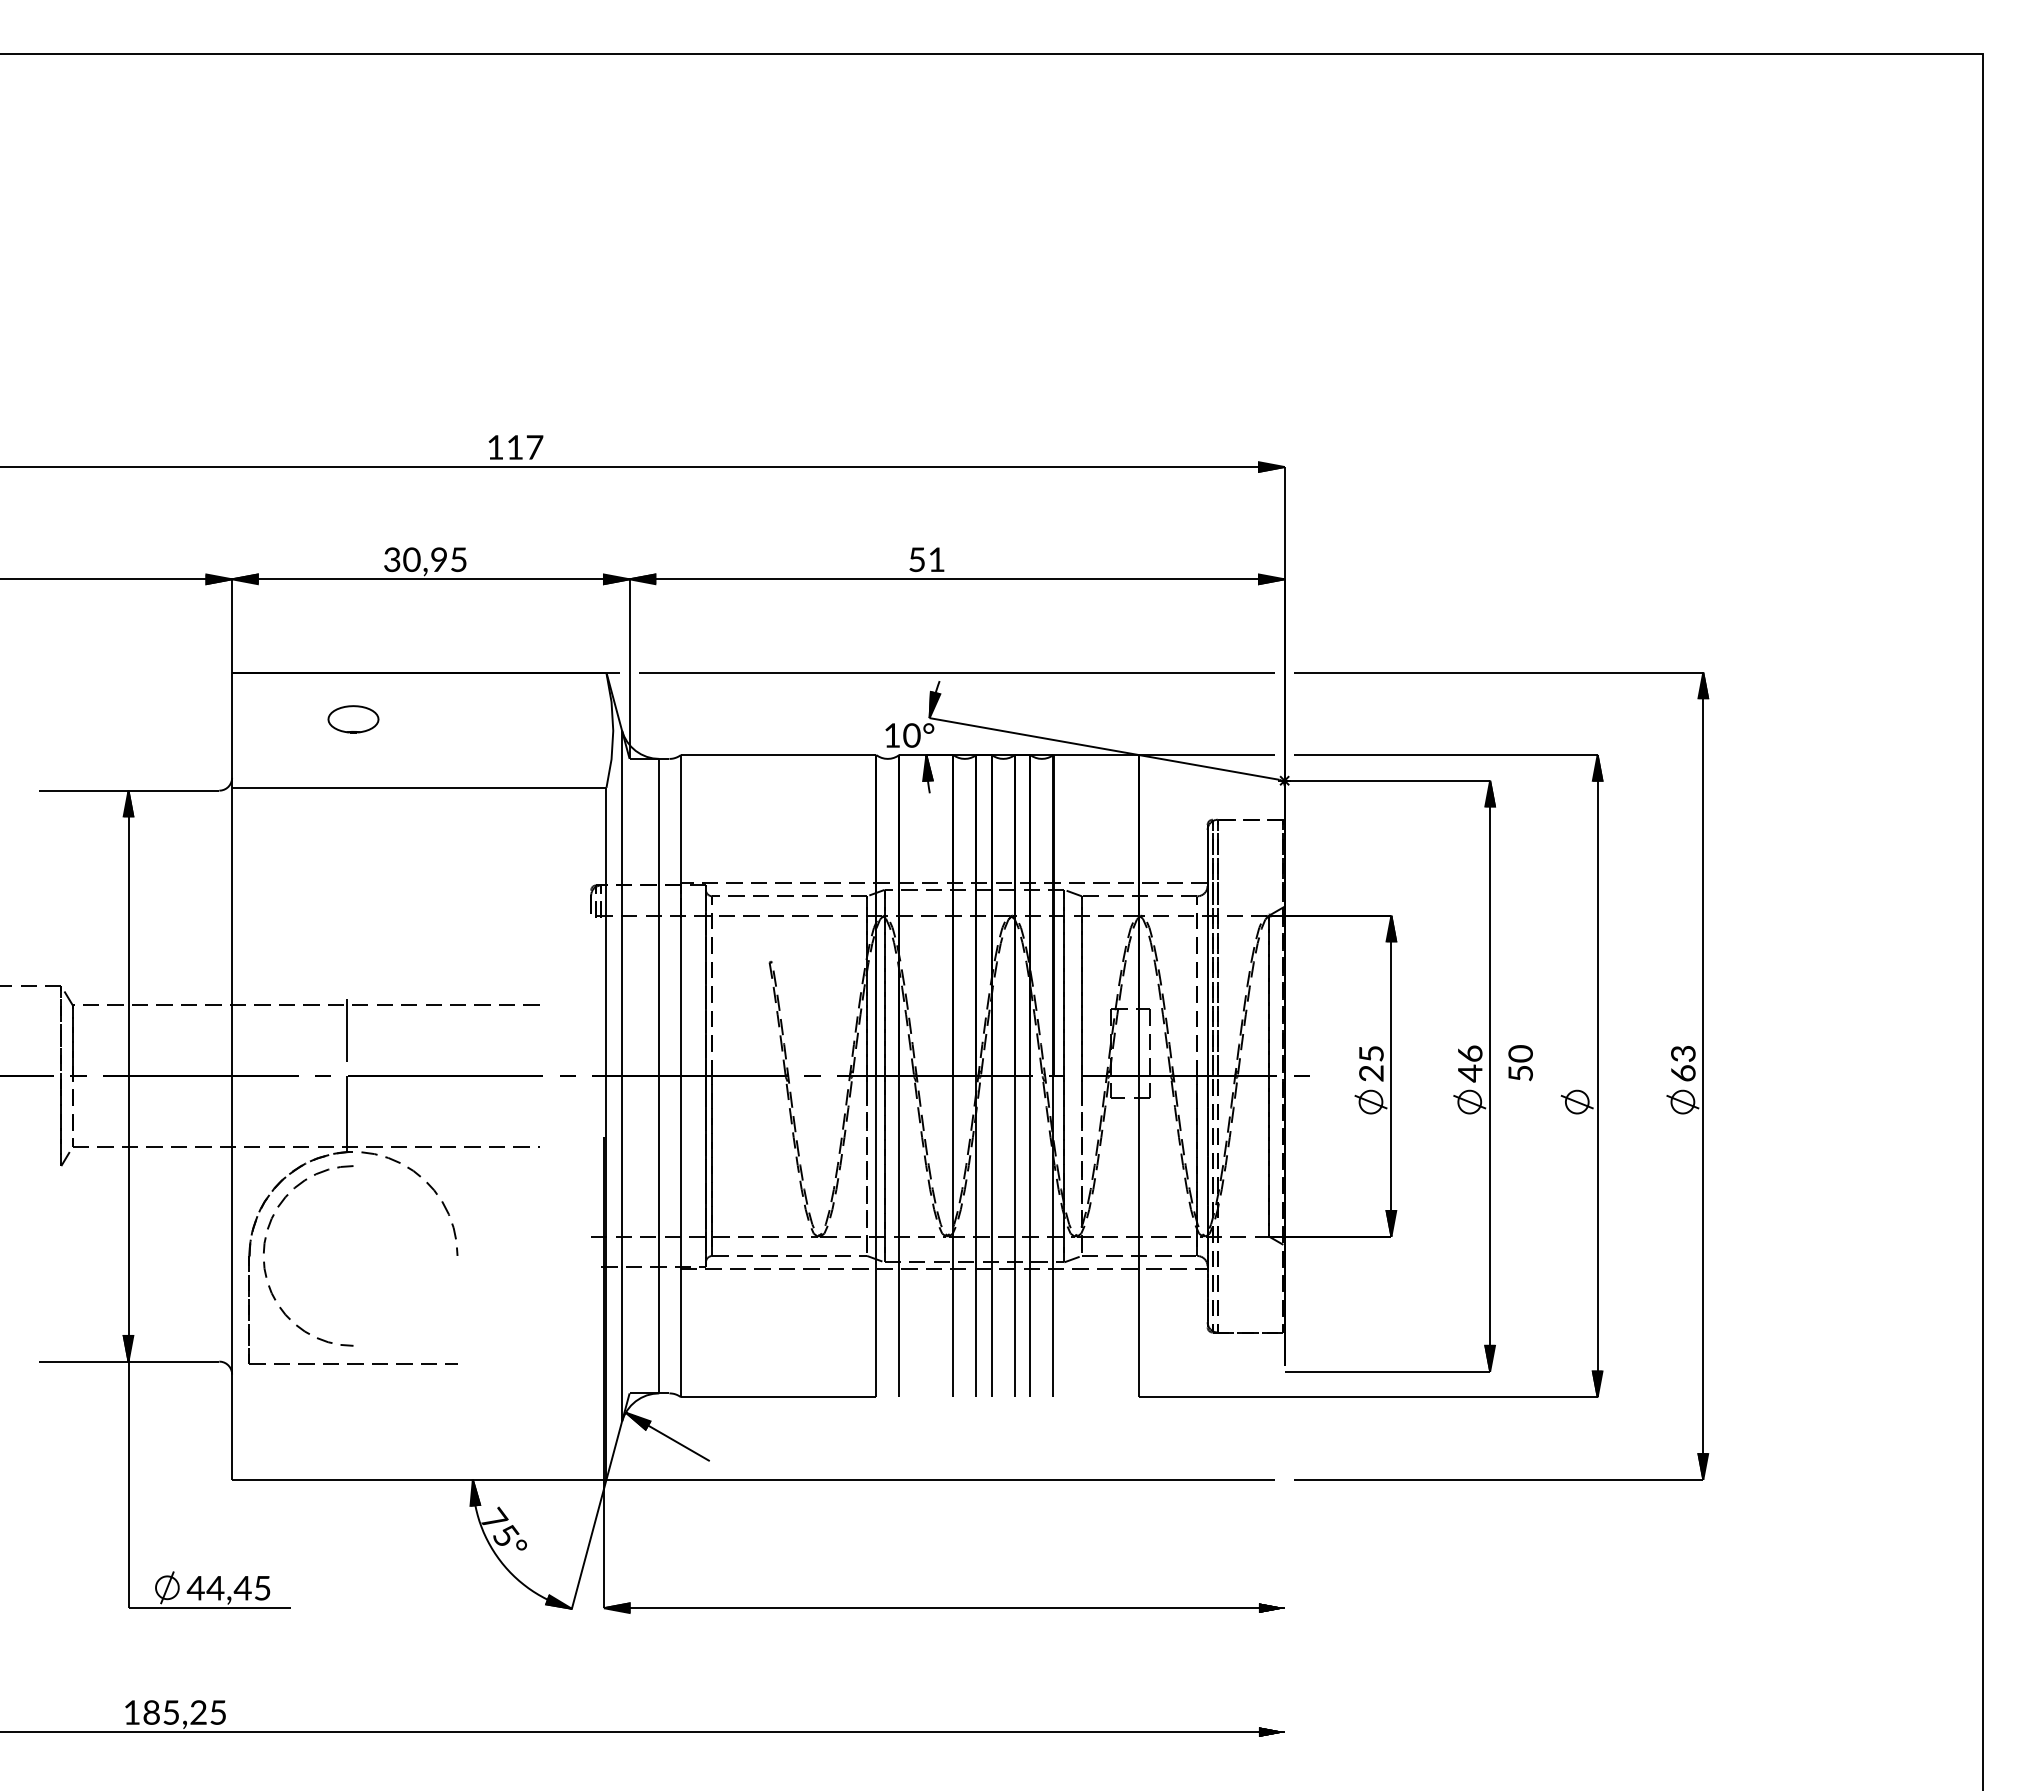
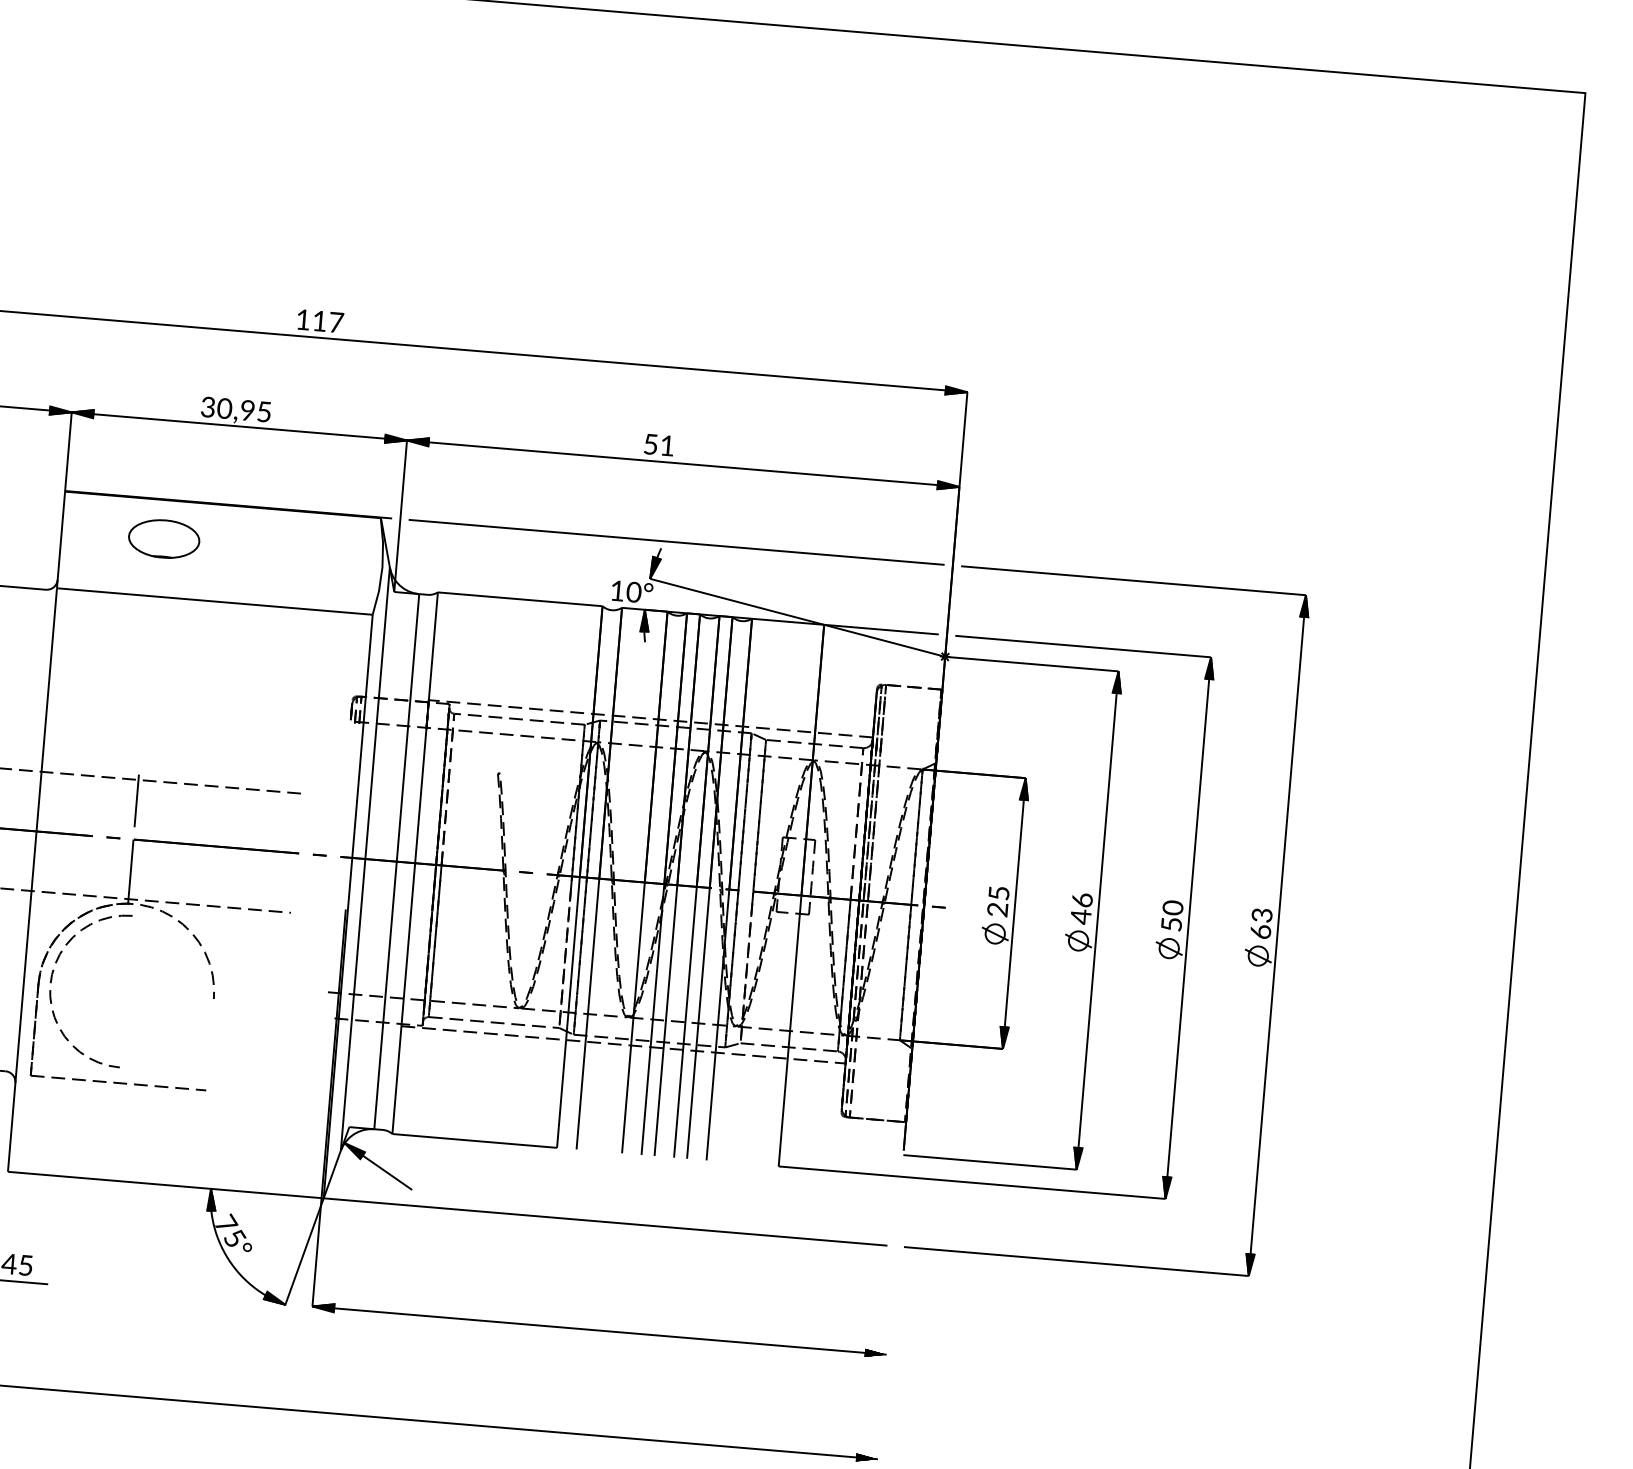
part: (353, 719) -> (164, 539), size x1.67
text: (1520, 1063) -> (1172, 916), moved

